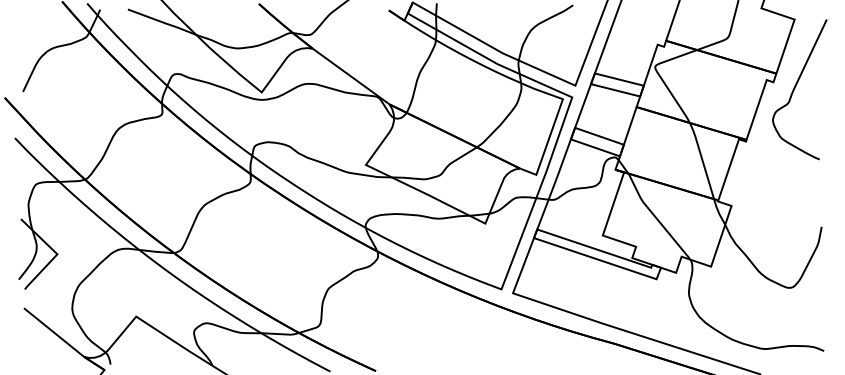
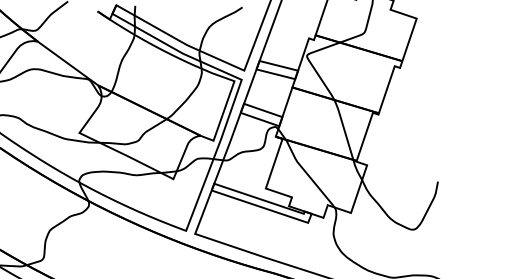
curve: (795, 88) -> (417, 72), removed

